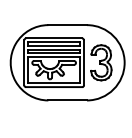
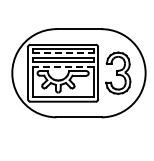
line: (54, 45) -> (63, 53), solid -> dashed
line: (54, 57) -> (63, 66), solid -> dashed

